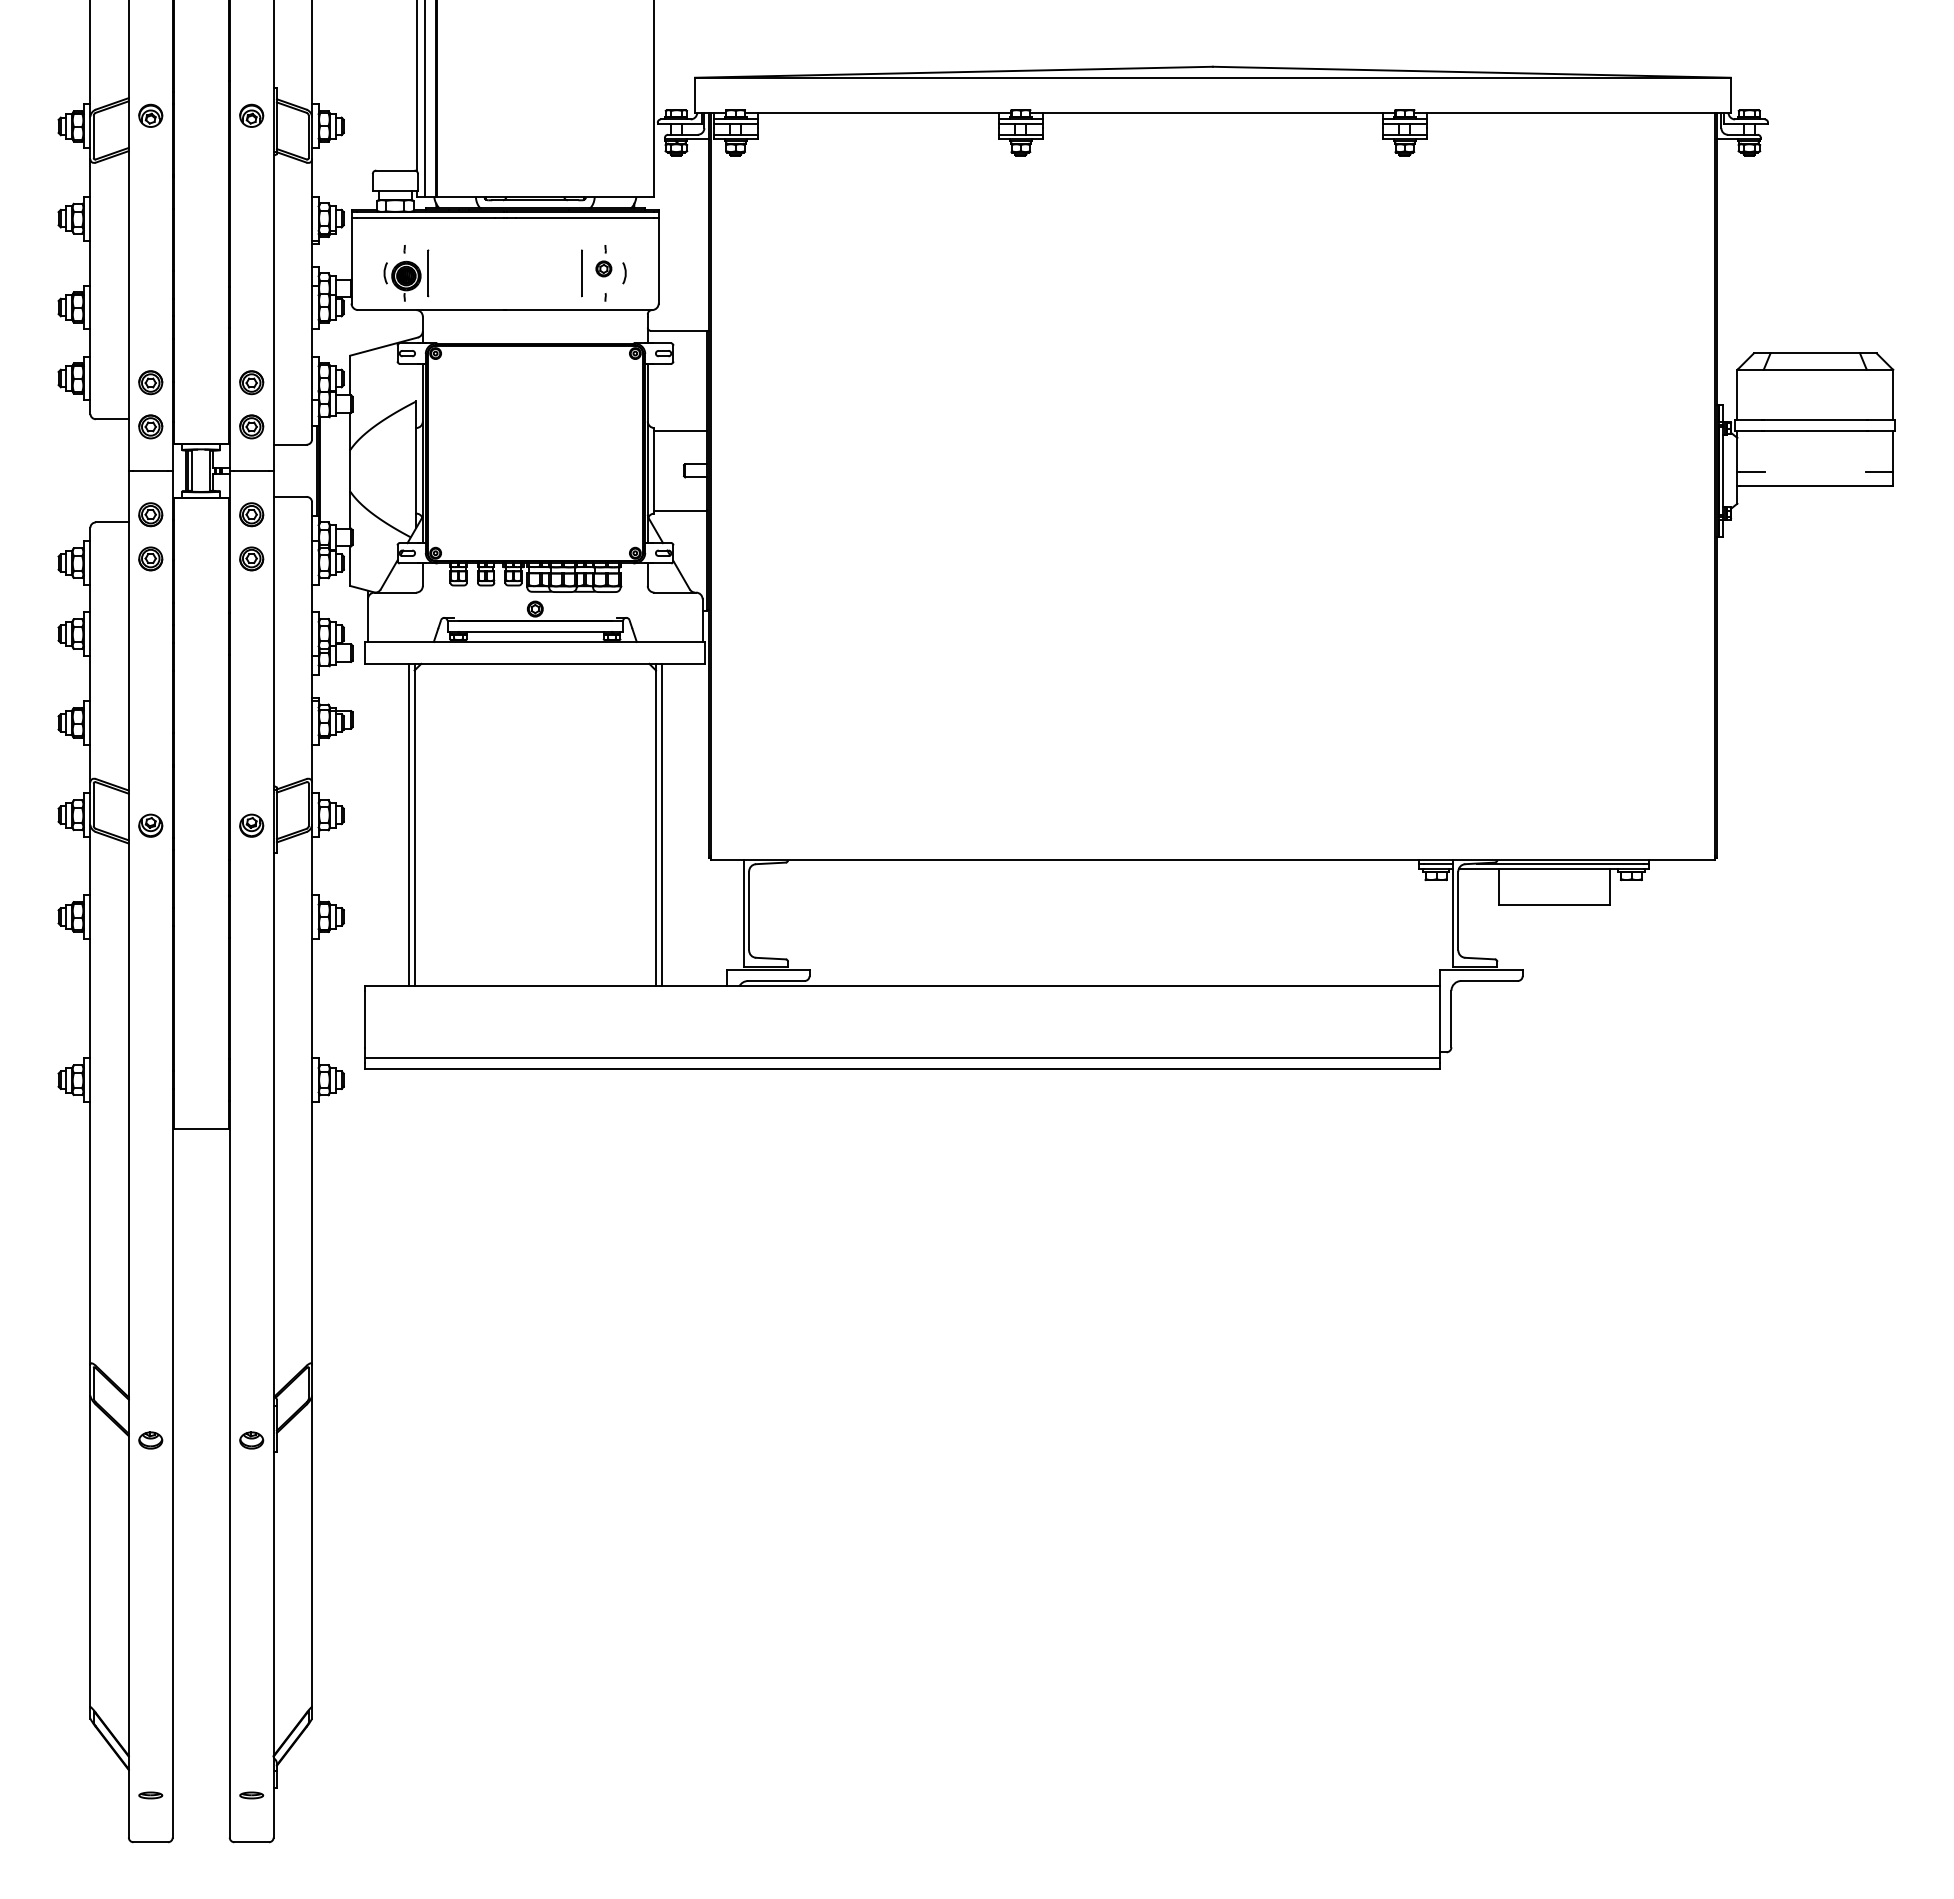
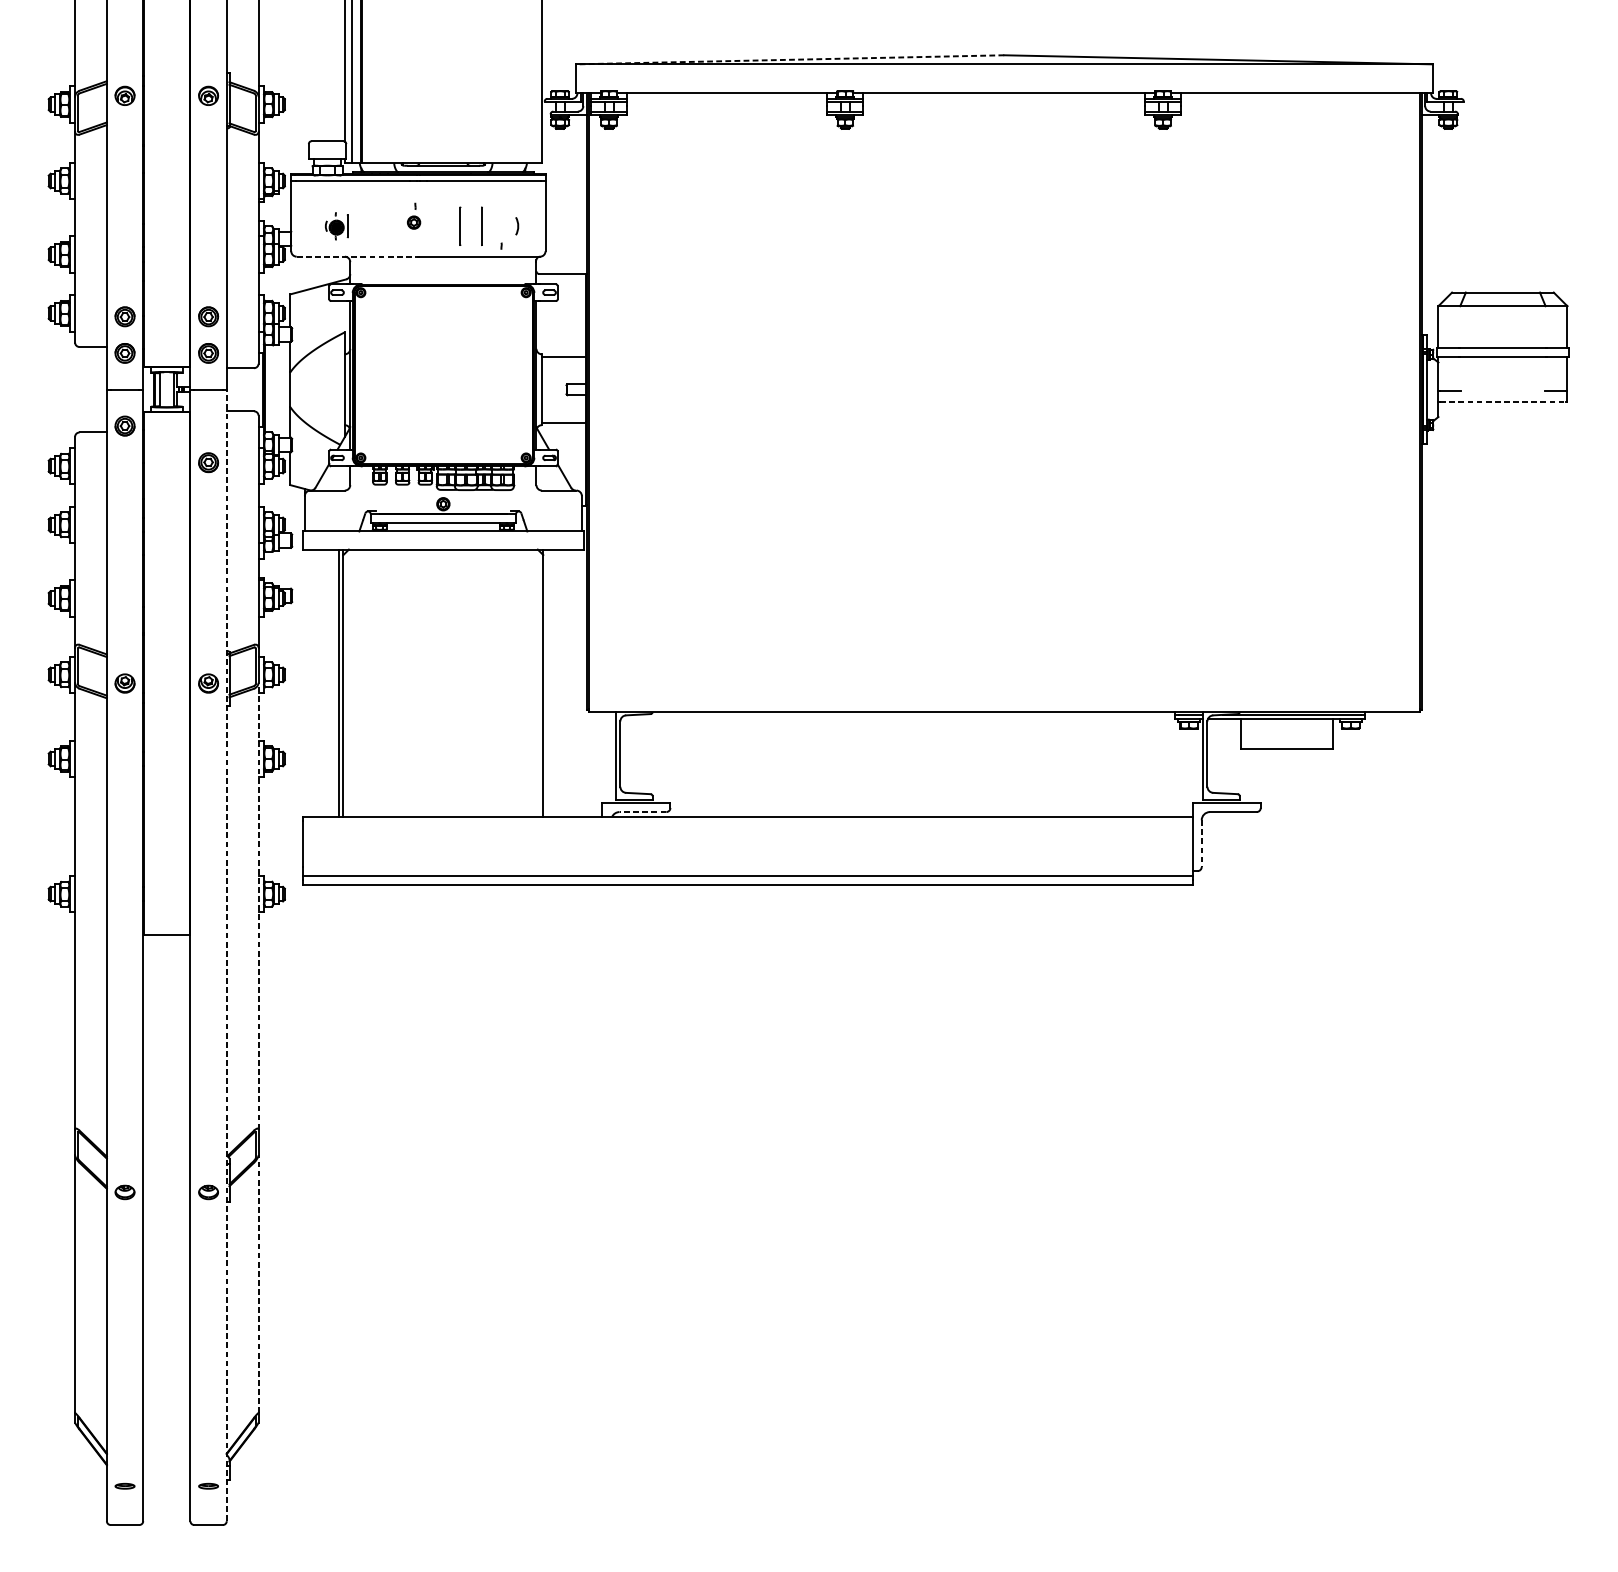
line: (953, 72) -> (789, 60), solid -> dashed
part: (603, 261) -> (413, 216), moved
part: (406, 273) -> (336, 226), size x0.6
line: (555, 273) -> (460, 226), added
line: (431, 310) -> (357, 257), solid -> dashed
line: (1815, 486) -> (1503, 402), solid -> dashed
part: (251, 514) -> (208, 425), removed
part: (150, 558) -> (124, 462), removed
line: (661, 824) -> (547, 682), removed
line: (775, 981) -> (642, 812), solid -> dashed
line: (1451, 1019) -> (1201, 843), solid -> dashed
line: (312, 1094) -> (258, 906), solid -> dashed
line: (273, 1153) -> (226, 954), solid -> dashed
line: (312, 1551) -> (258, 1284), solid -> dashed

